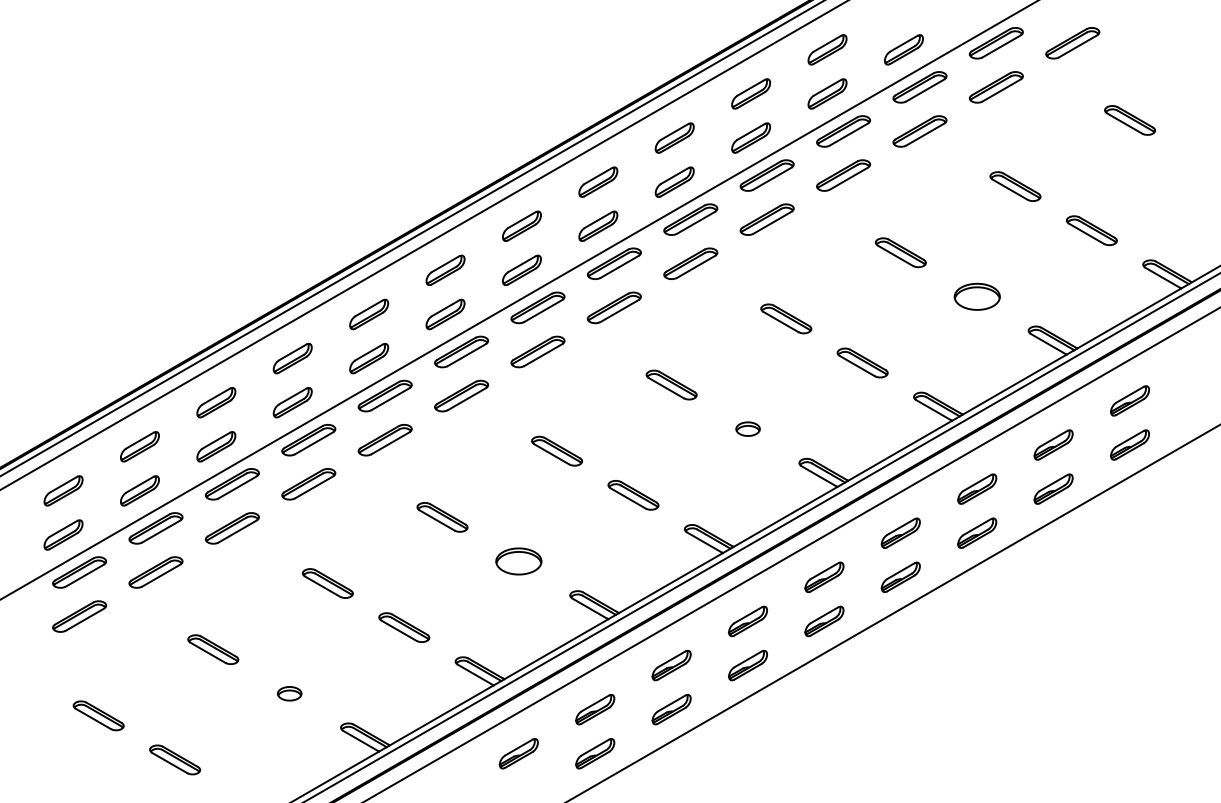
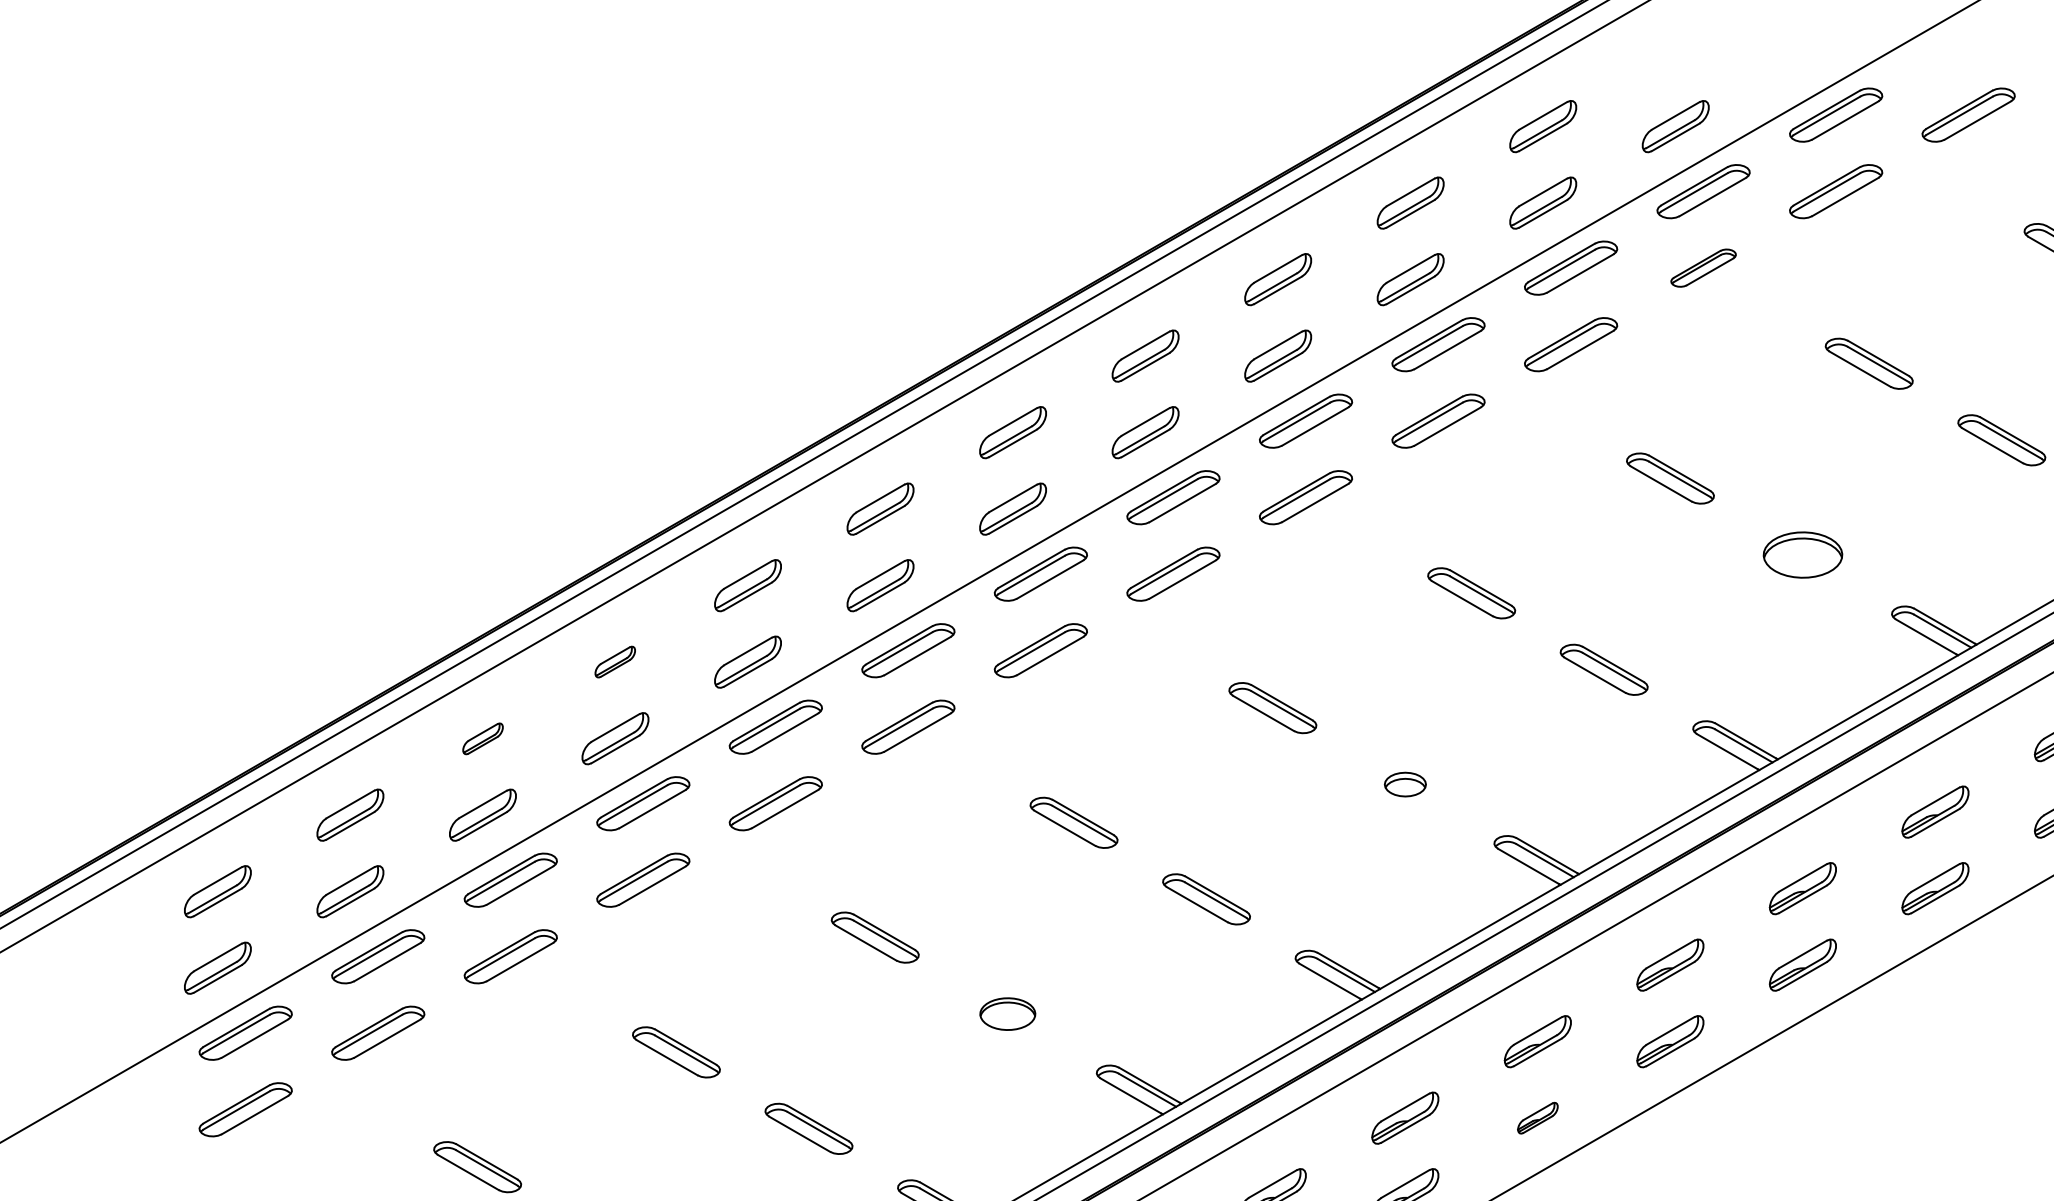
part: (919, 131) -> (1702, 268), size x0.7
part: (292, 358) -> (615, 661), size x0.6
part: (216, 402) -> (483, 738), size x0.6
part: (518, 561) -> (1007, 1014), size x0.7
part: (824, 621) -> (1537, 1118), size x0.6

